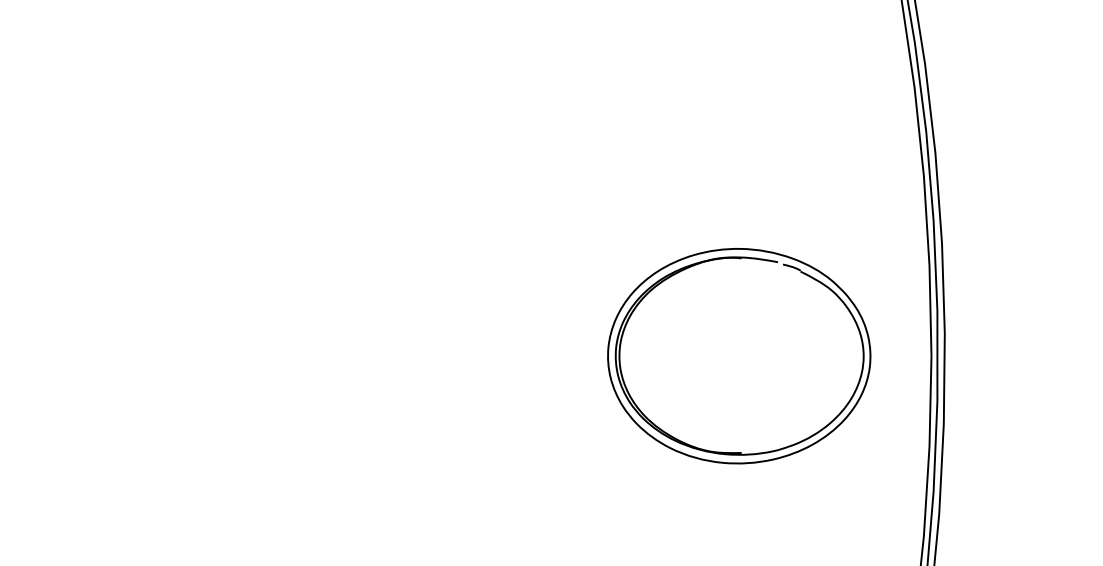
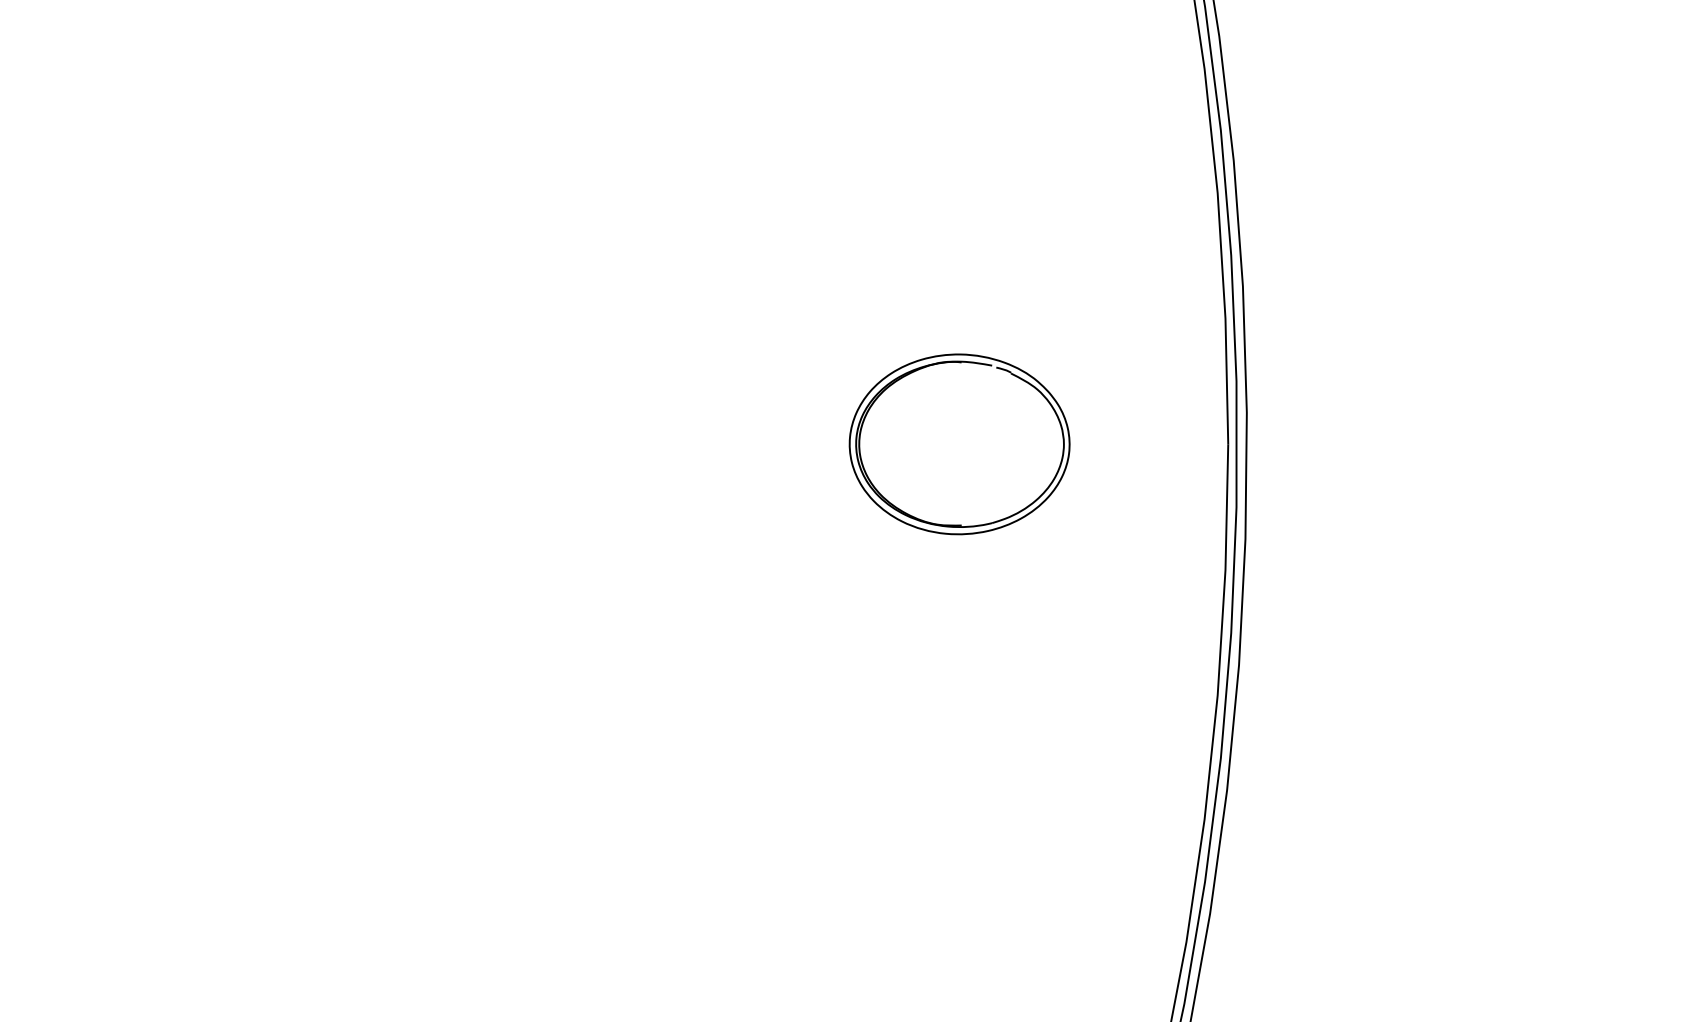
part: (739, 356) -> (959, 444), size x0.6

